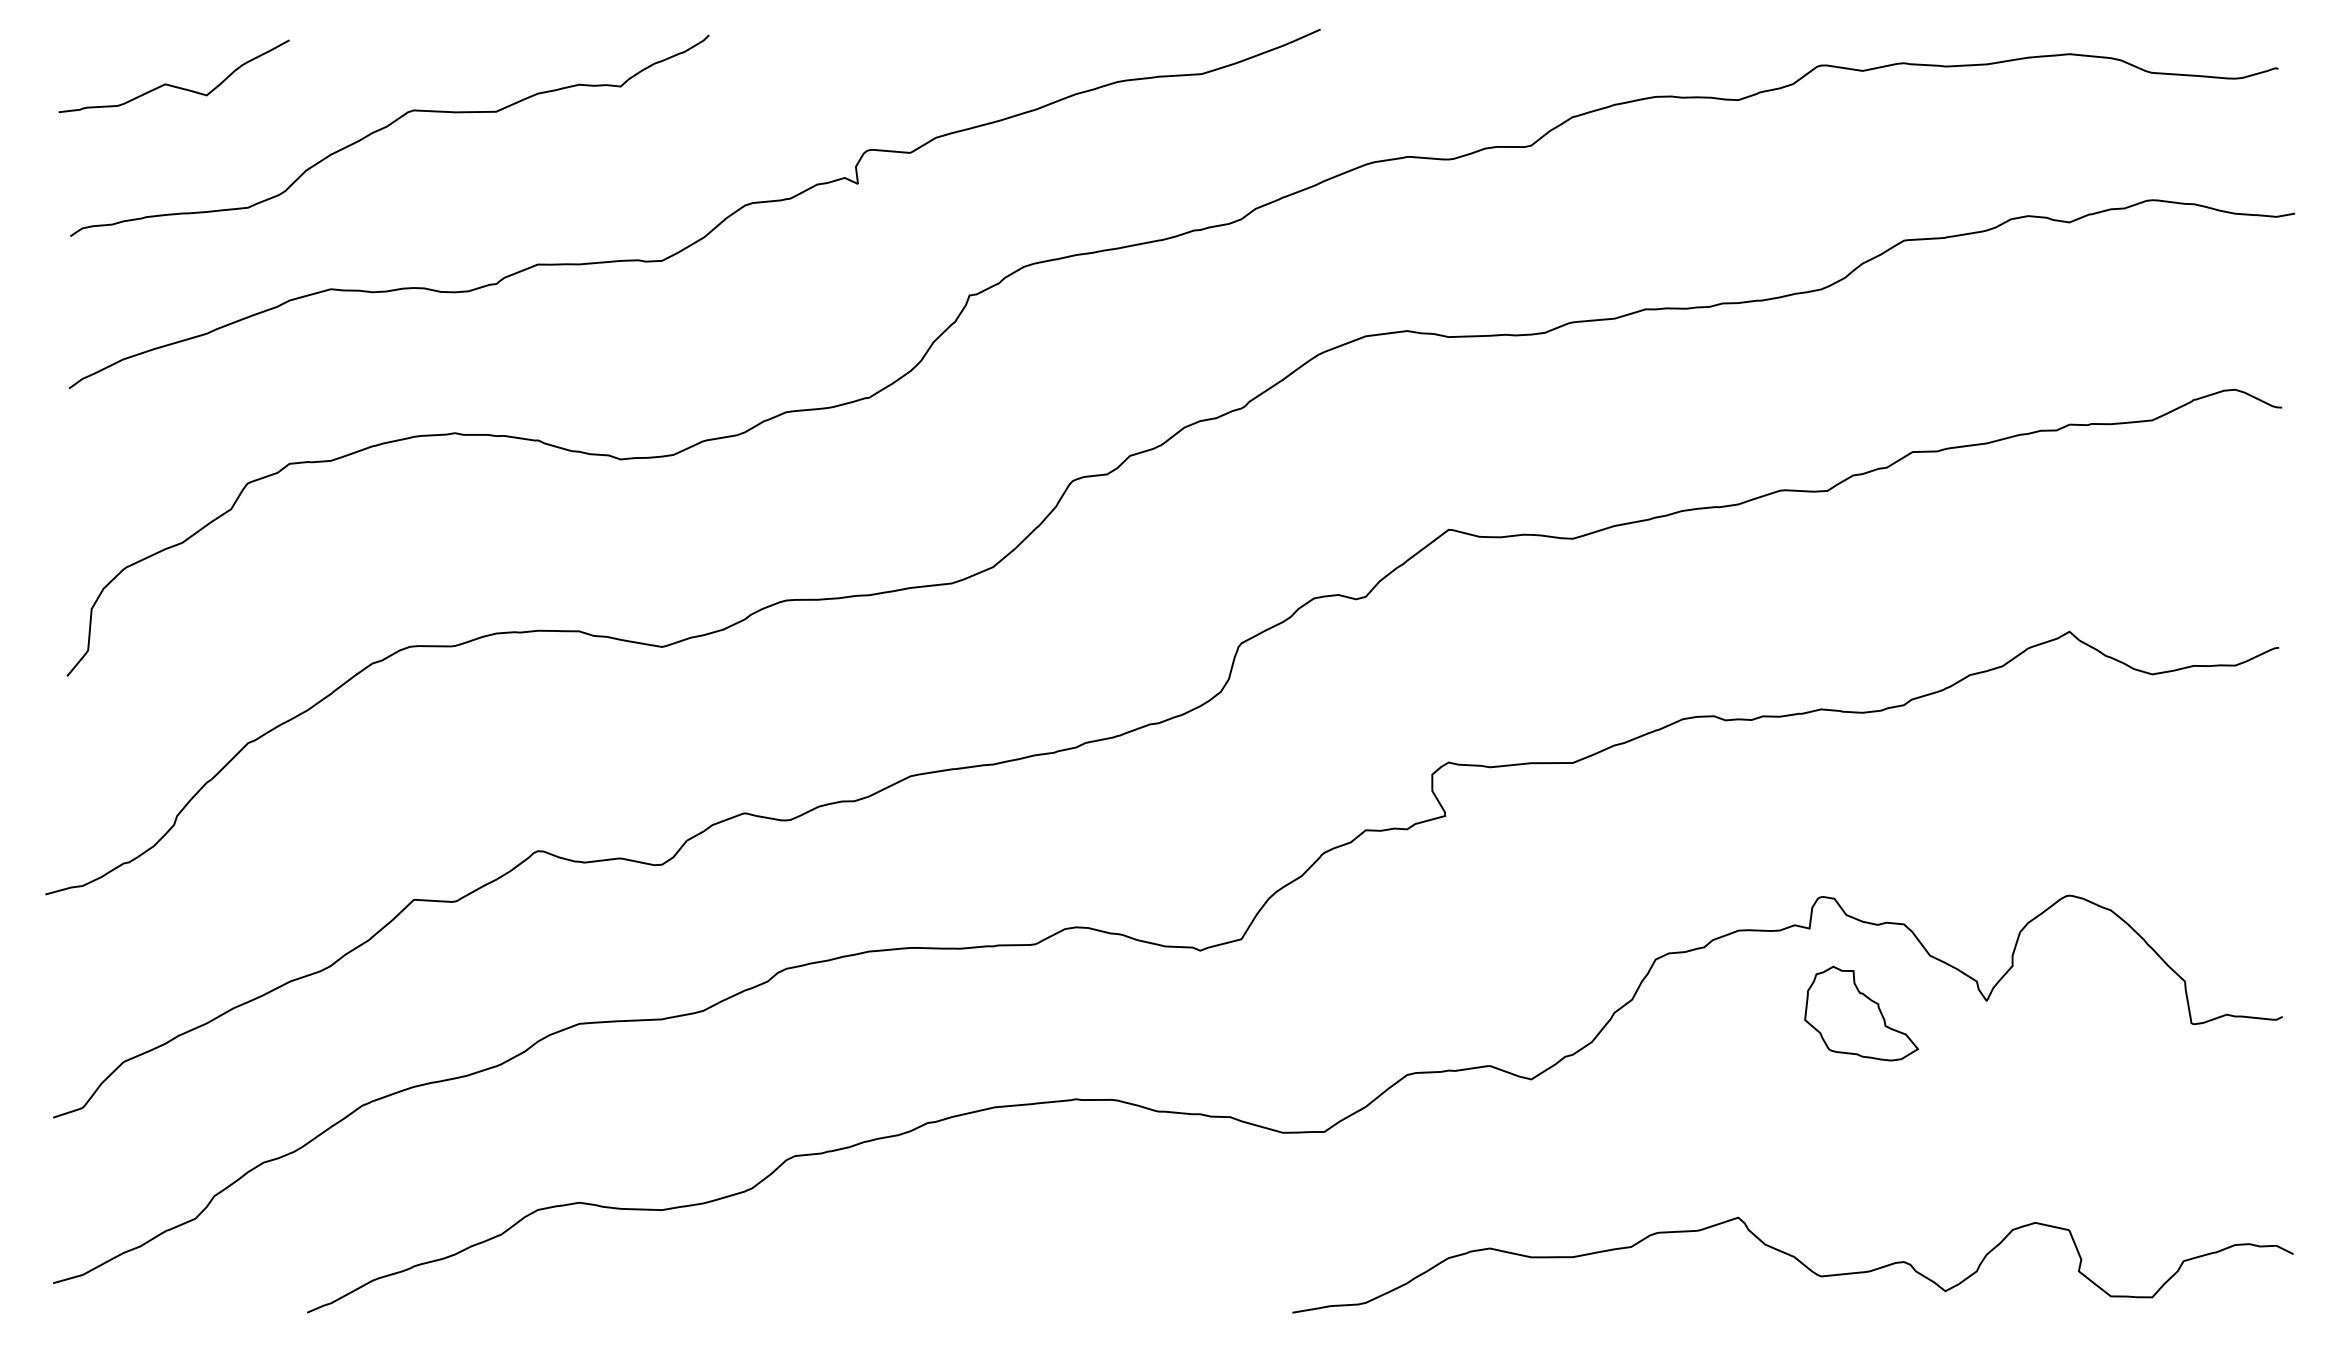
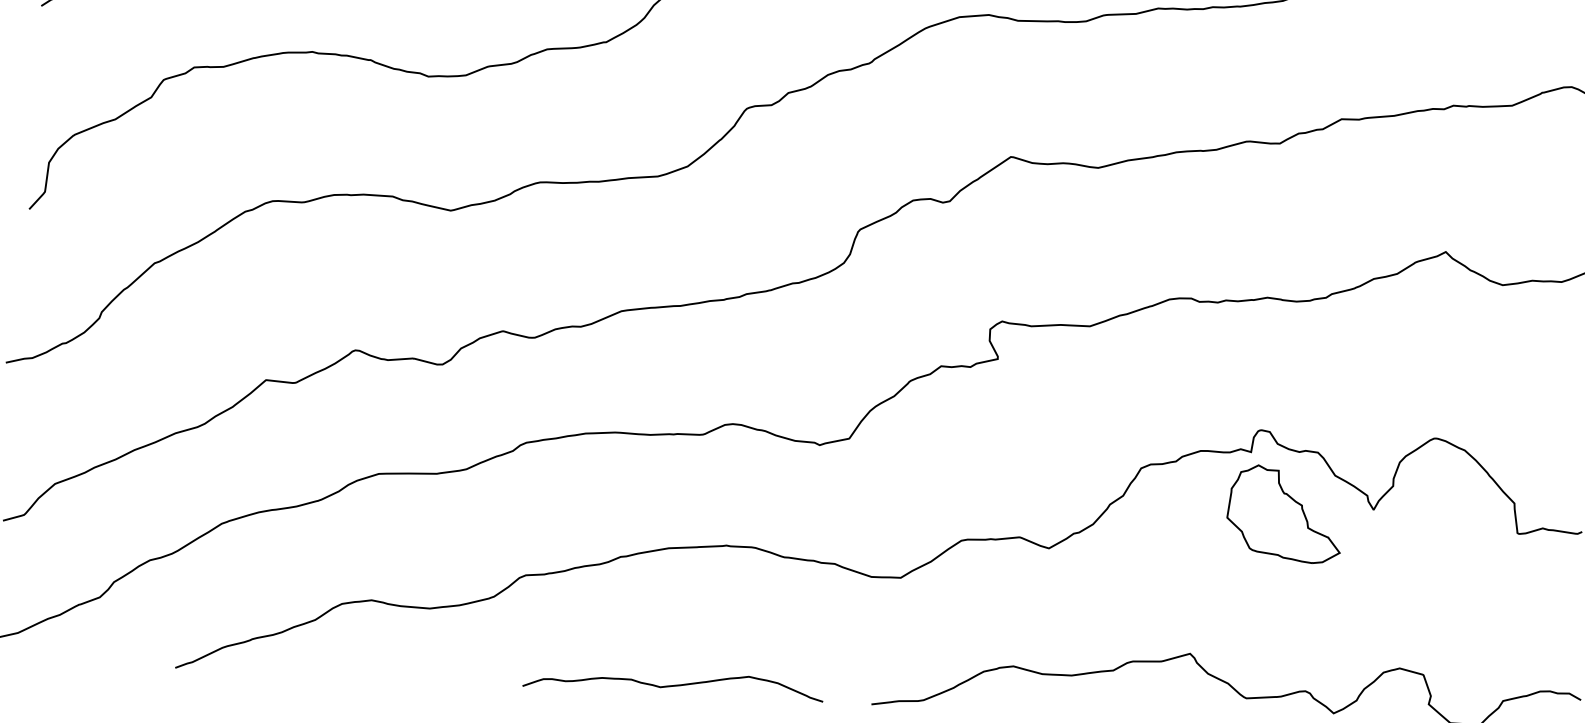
part: (1861, 1013) -> (1284, 514), size x1.43
curve: (1011, 1300) -> (673, 685), added

